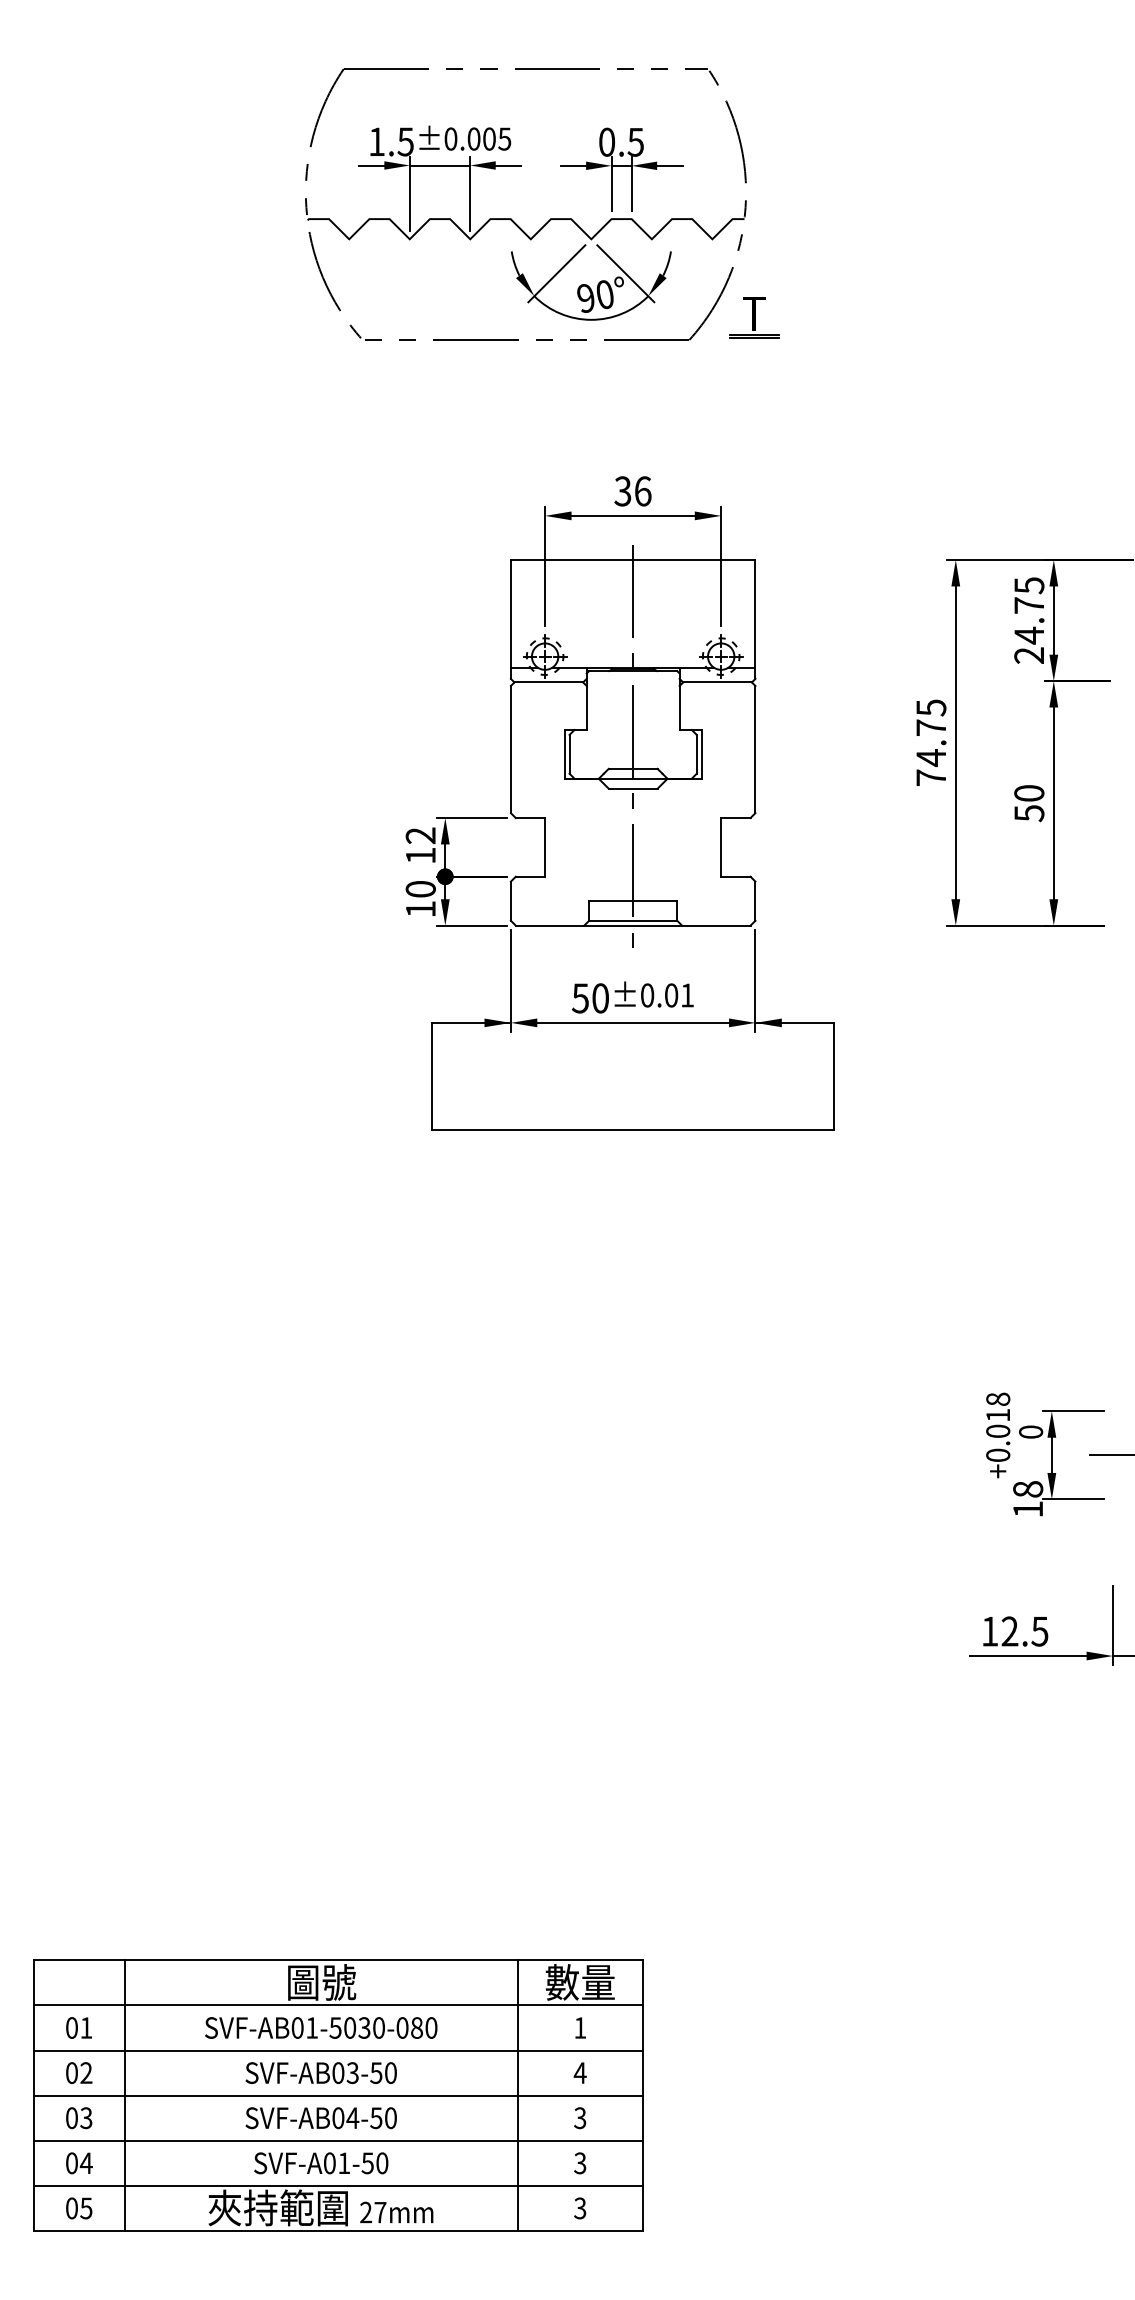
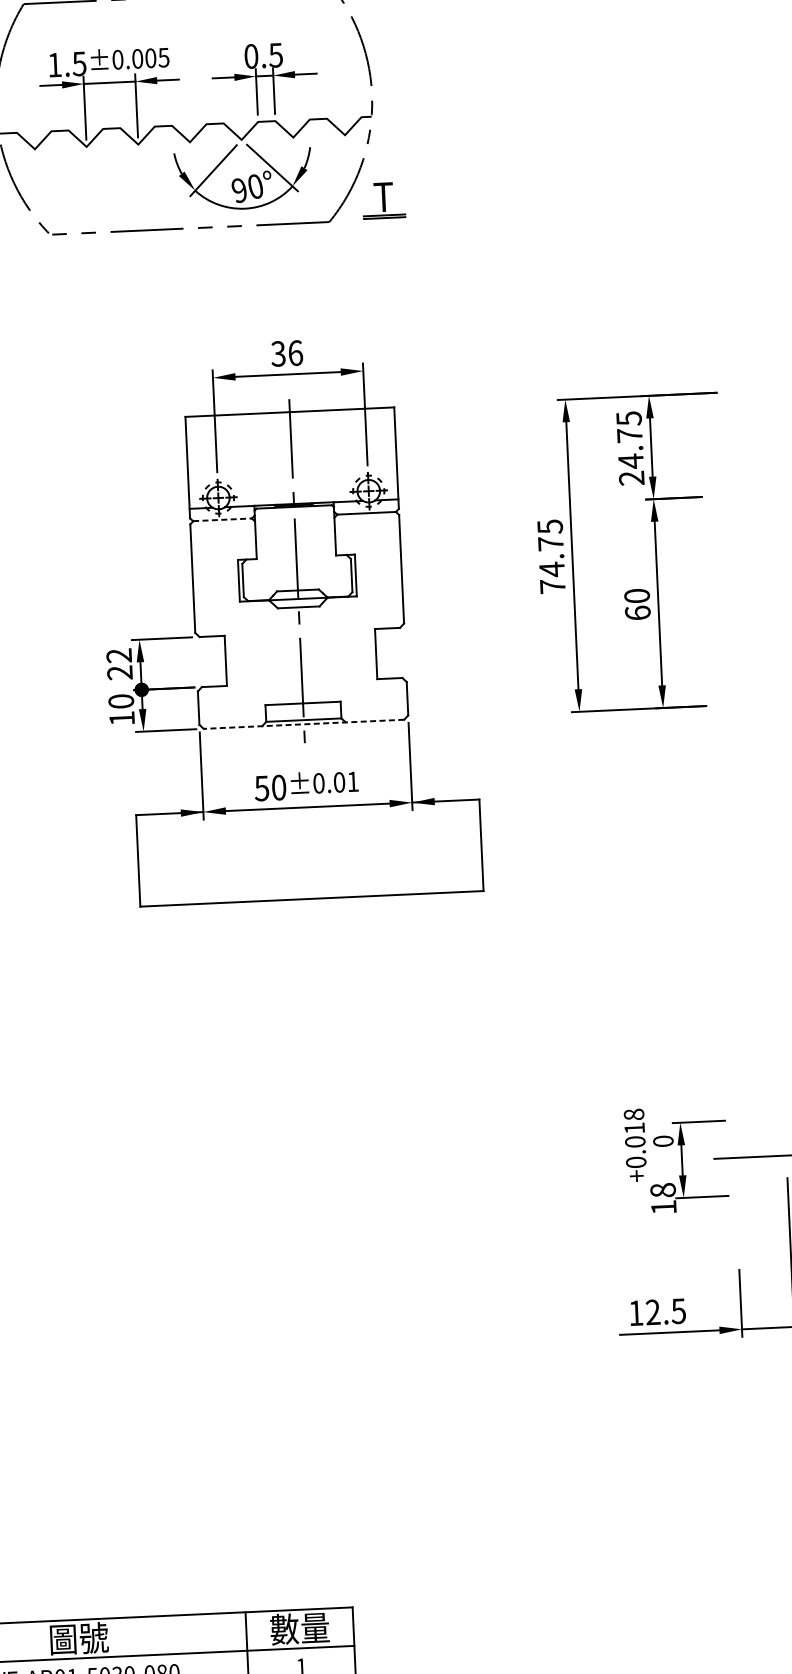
line: (549, 682) -> (223, 519), solid -> dashed
text: (1029, 813) -> (638, 613), 50 -> 60
text: (420, 855) -> (119, 672), 12 -> 22
line: (632, 925) -> (303, 724), solid -> dashed

